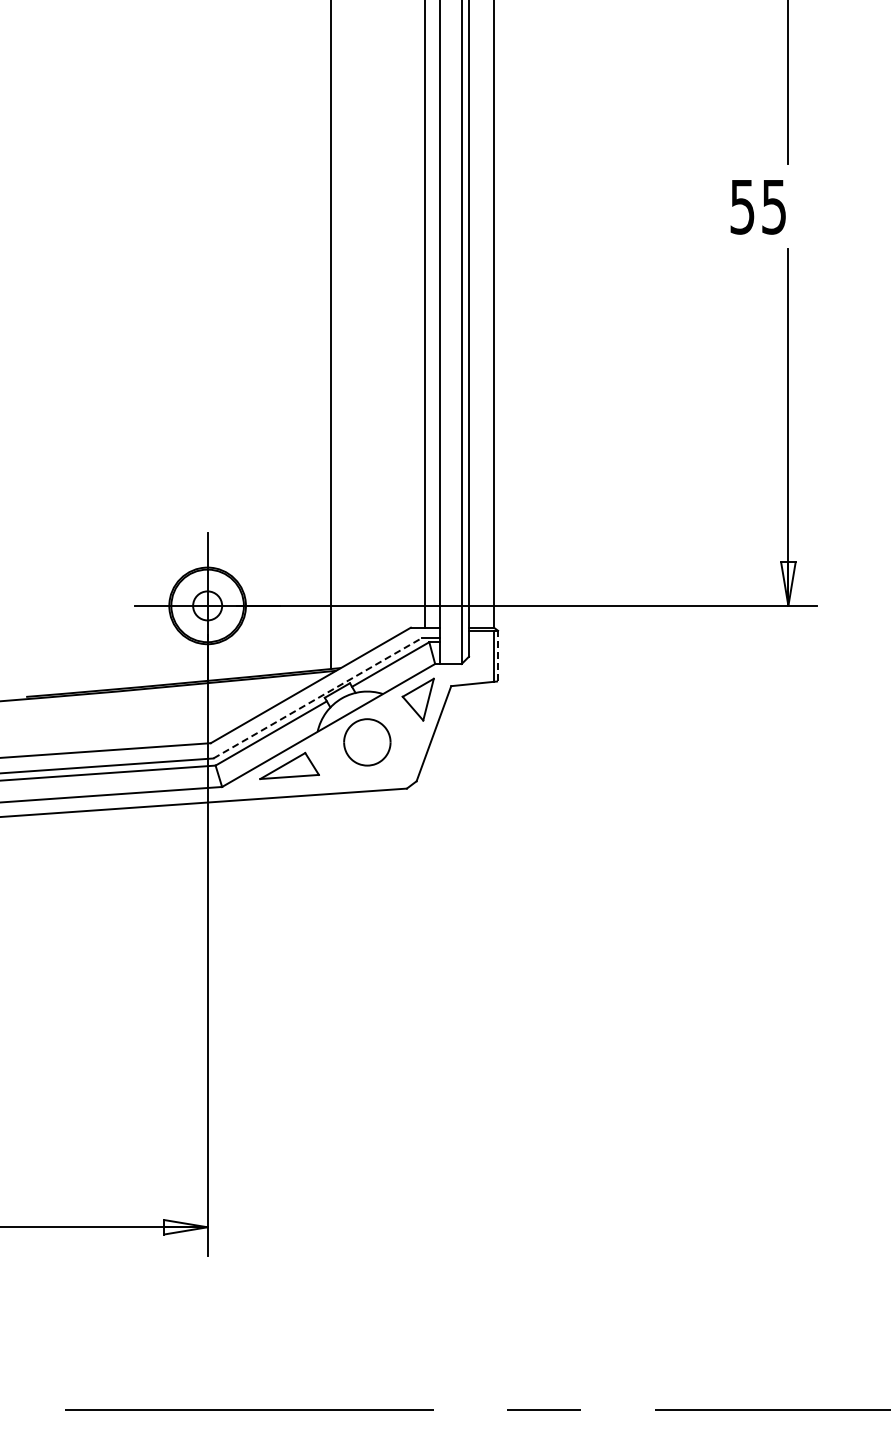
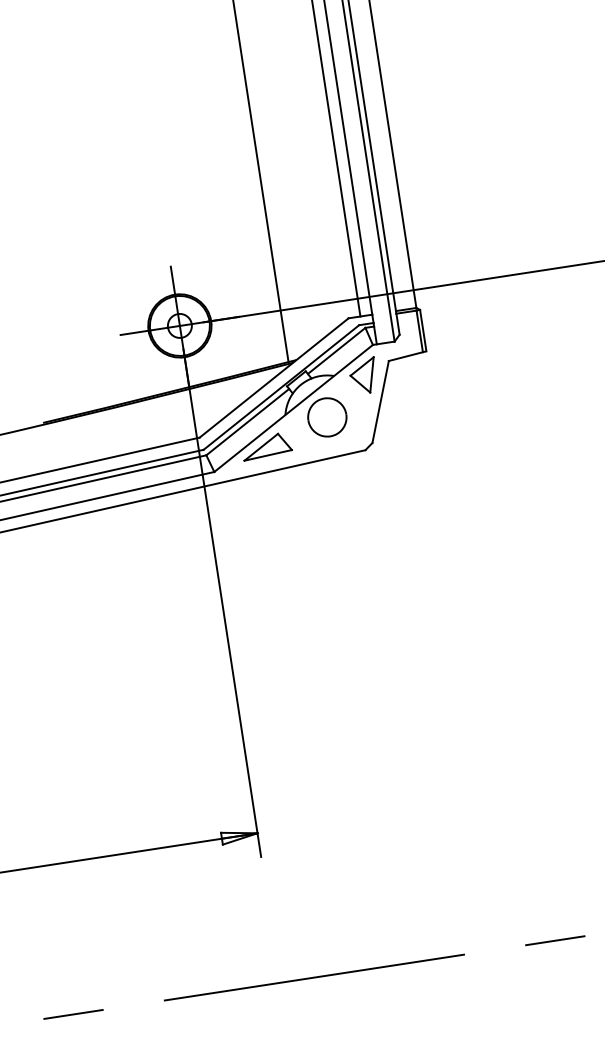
line: (498, 655) -> (423, 330), dashed -> solid
line: (317, 698) -> (281, 387), dashed -> solid

